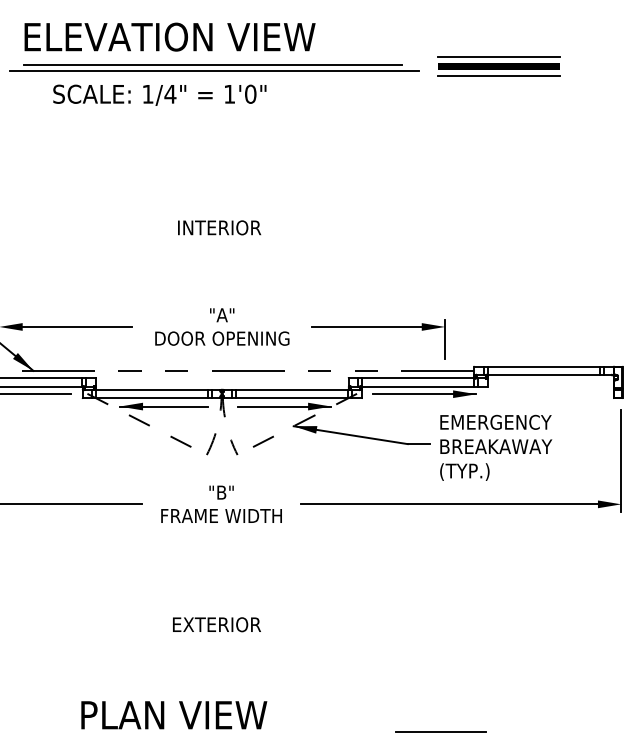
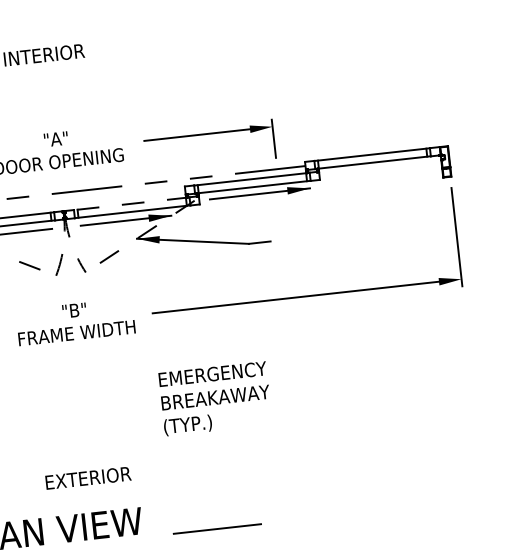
line: (292, 389) -> (131, 203), solid -> dashed
text: (496, 447) -> (215, 398), moved
text: (216, 624) -> (87, 477), moved
line: (440, 731) -> (216, 528), moved

